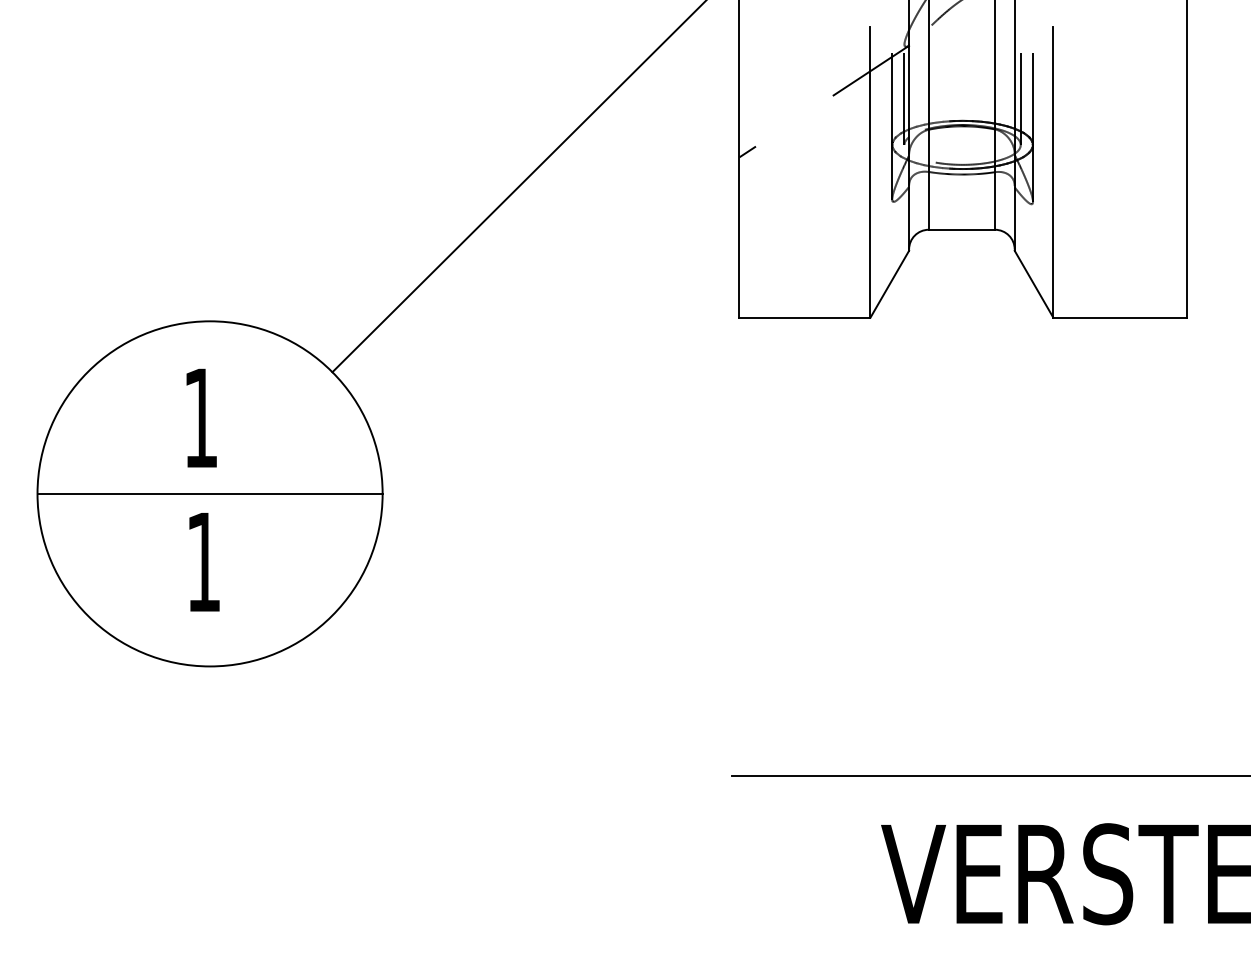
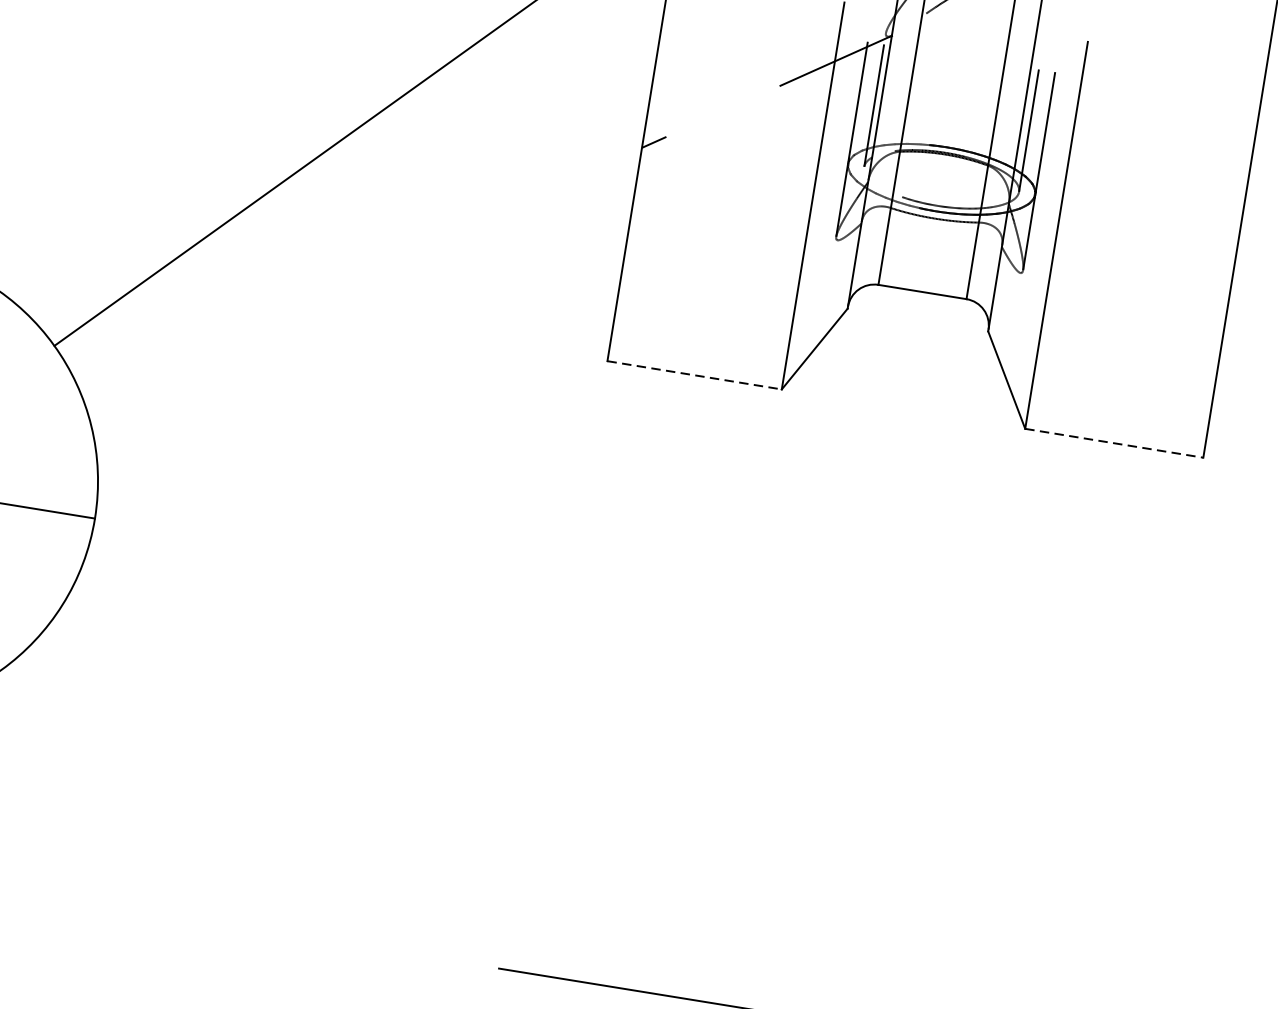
line: (804, 317) -> (694, 374), solid -> dashed
line: (1120, 317) -> (1114, 442), solid -> dashed

